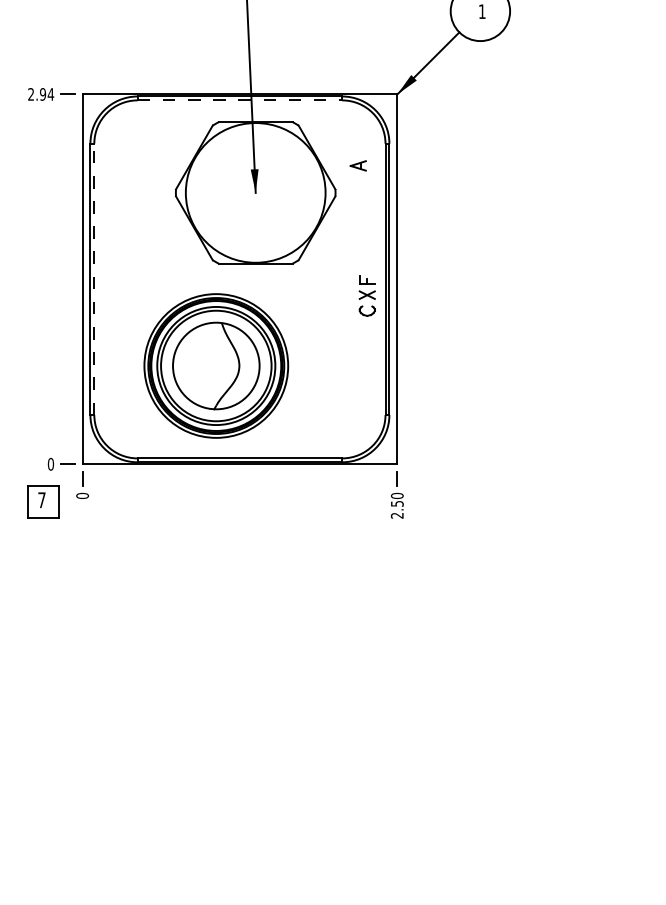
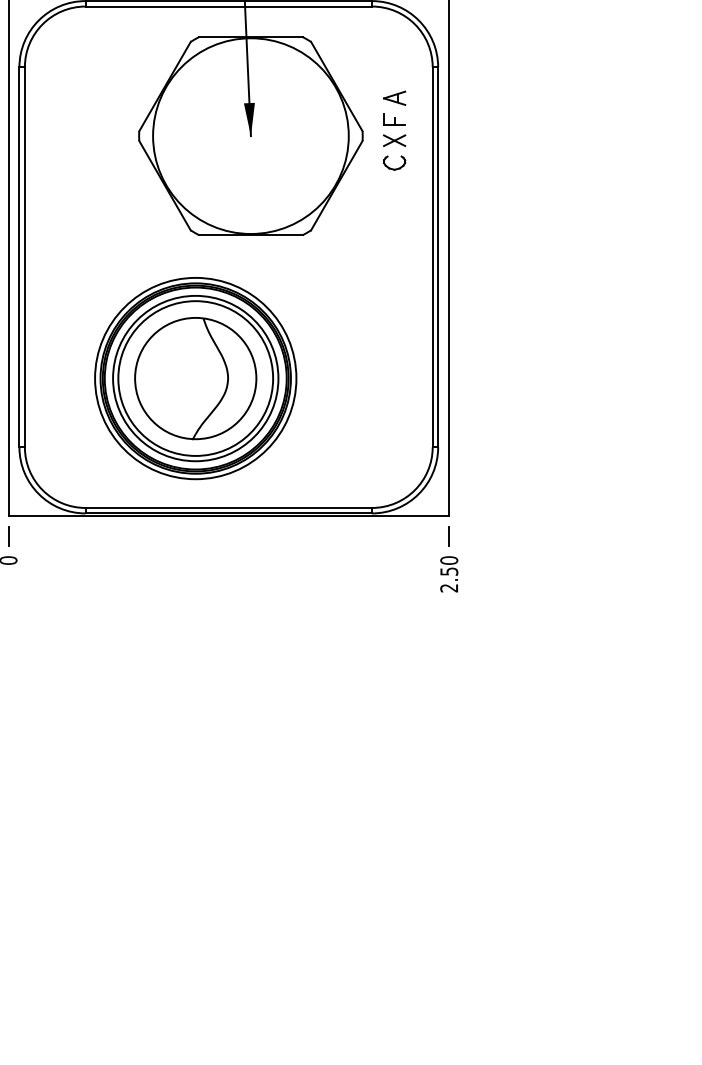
line: (240, 100) -> (229, 6), dashed -> solid
line: (94, 279) -> (25, 257), dashed -> solid
part: (366, 295) -> (393, 141), moved

